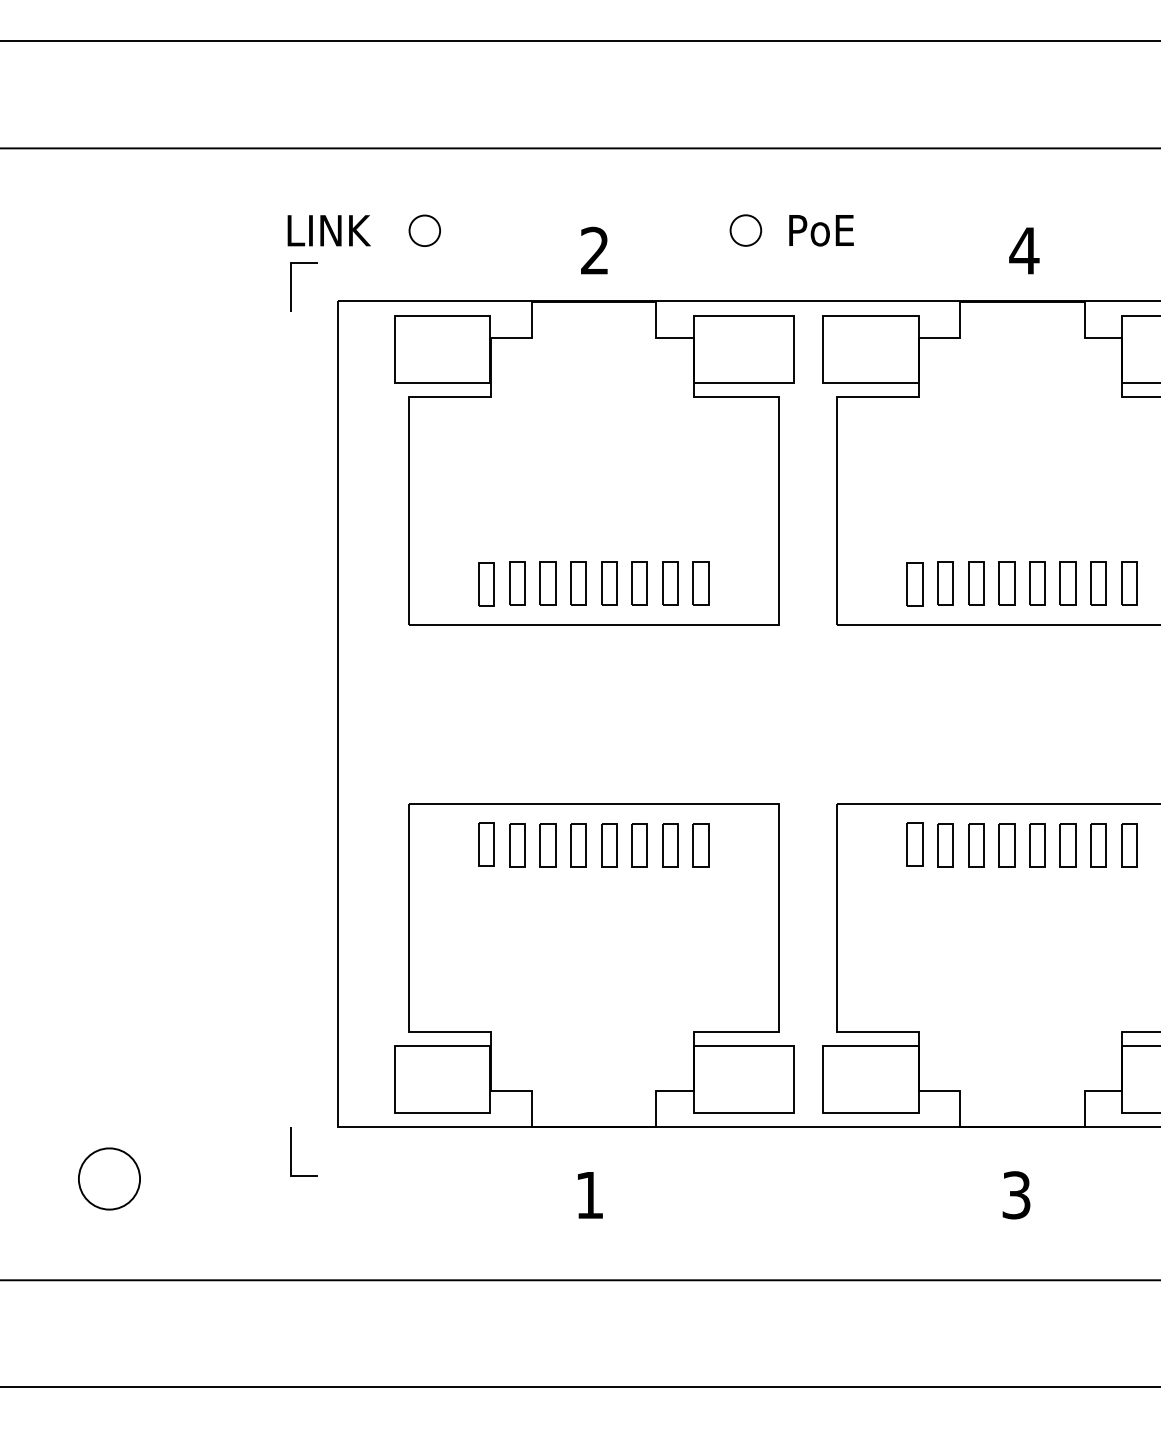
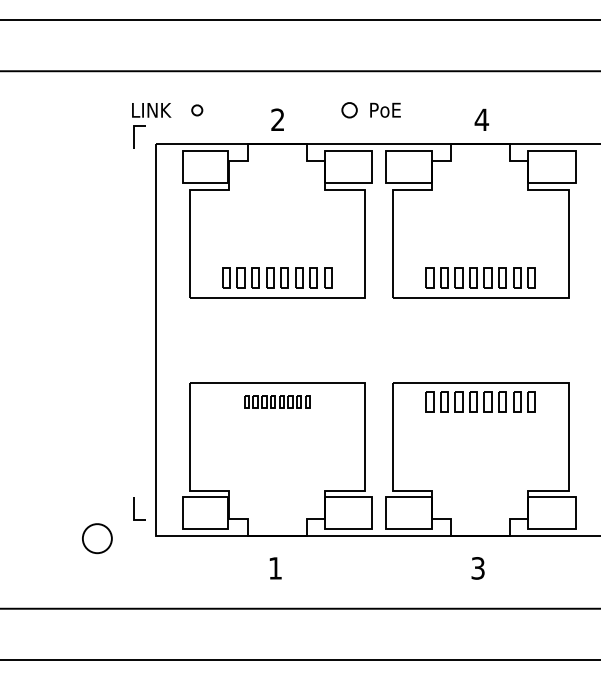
part: (425, 231) -> (197, 110), size x0.7
part: (594, 843) -> (277, 401), size x0.6
curve: (292, 1151) -> (134, 508), moved
part: (109, 1178) -> (97, 538), moved

